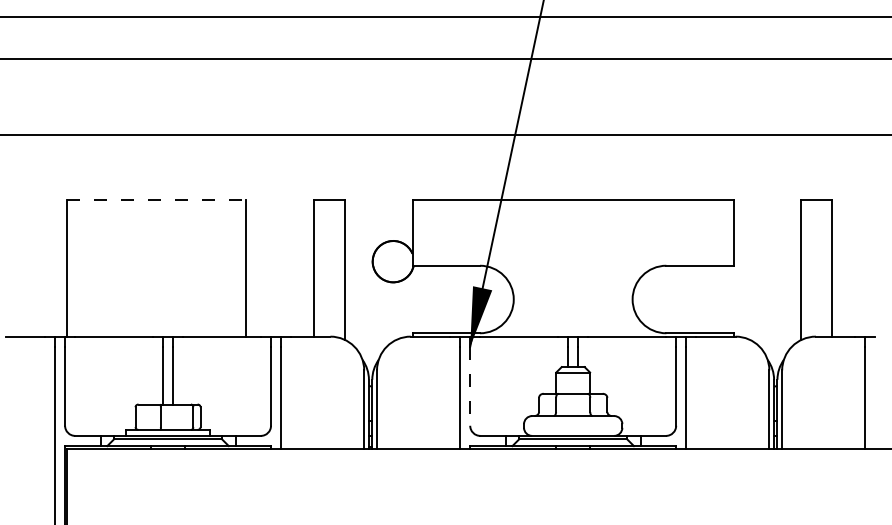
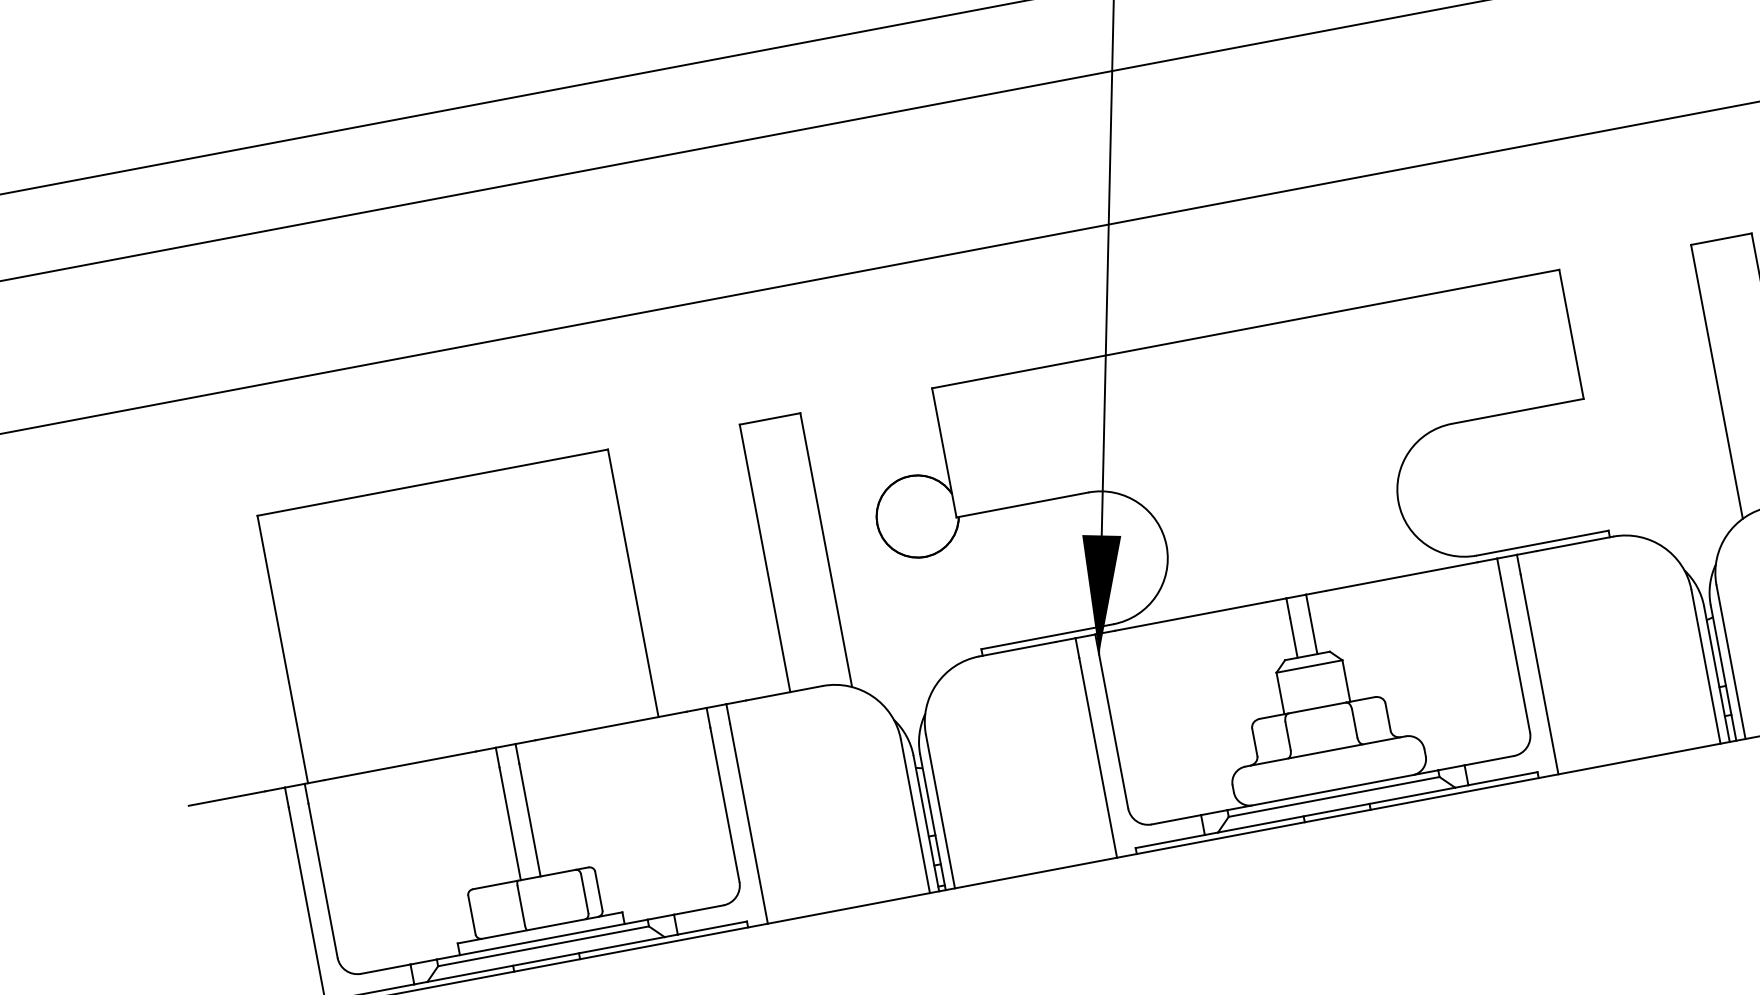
line: (156, 199) -> (432, 482), dashed -> solid
line: (470, 386) -> (1114, 731), dashed -> solid

